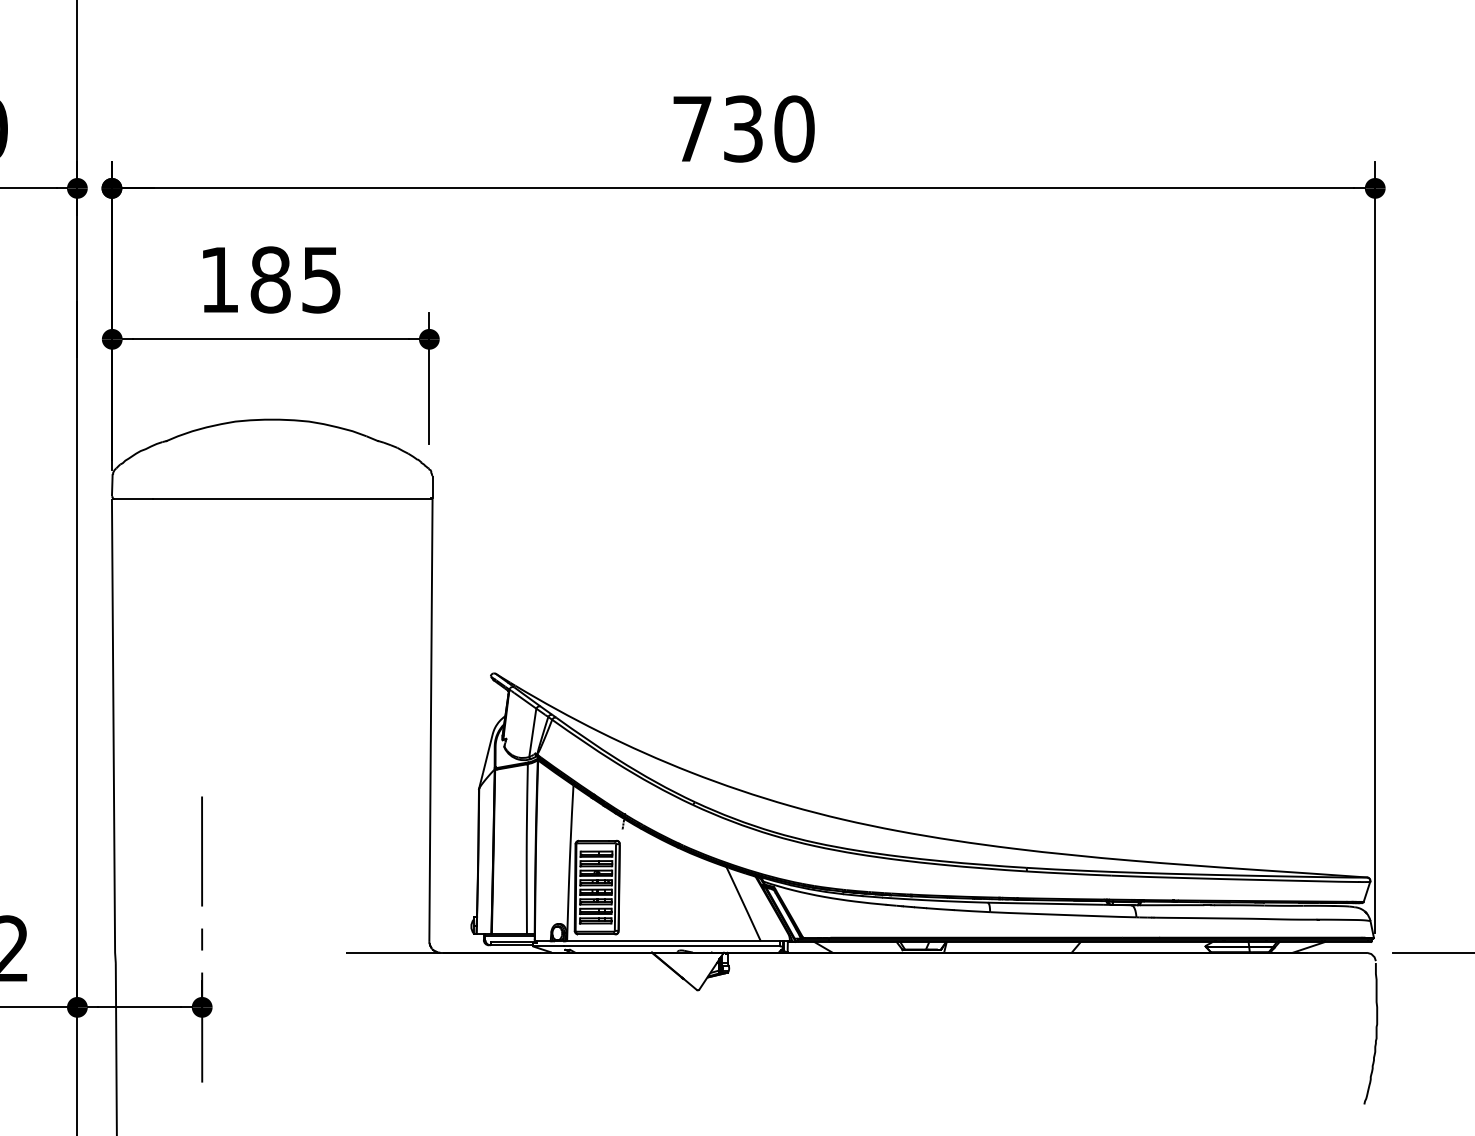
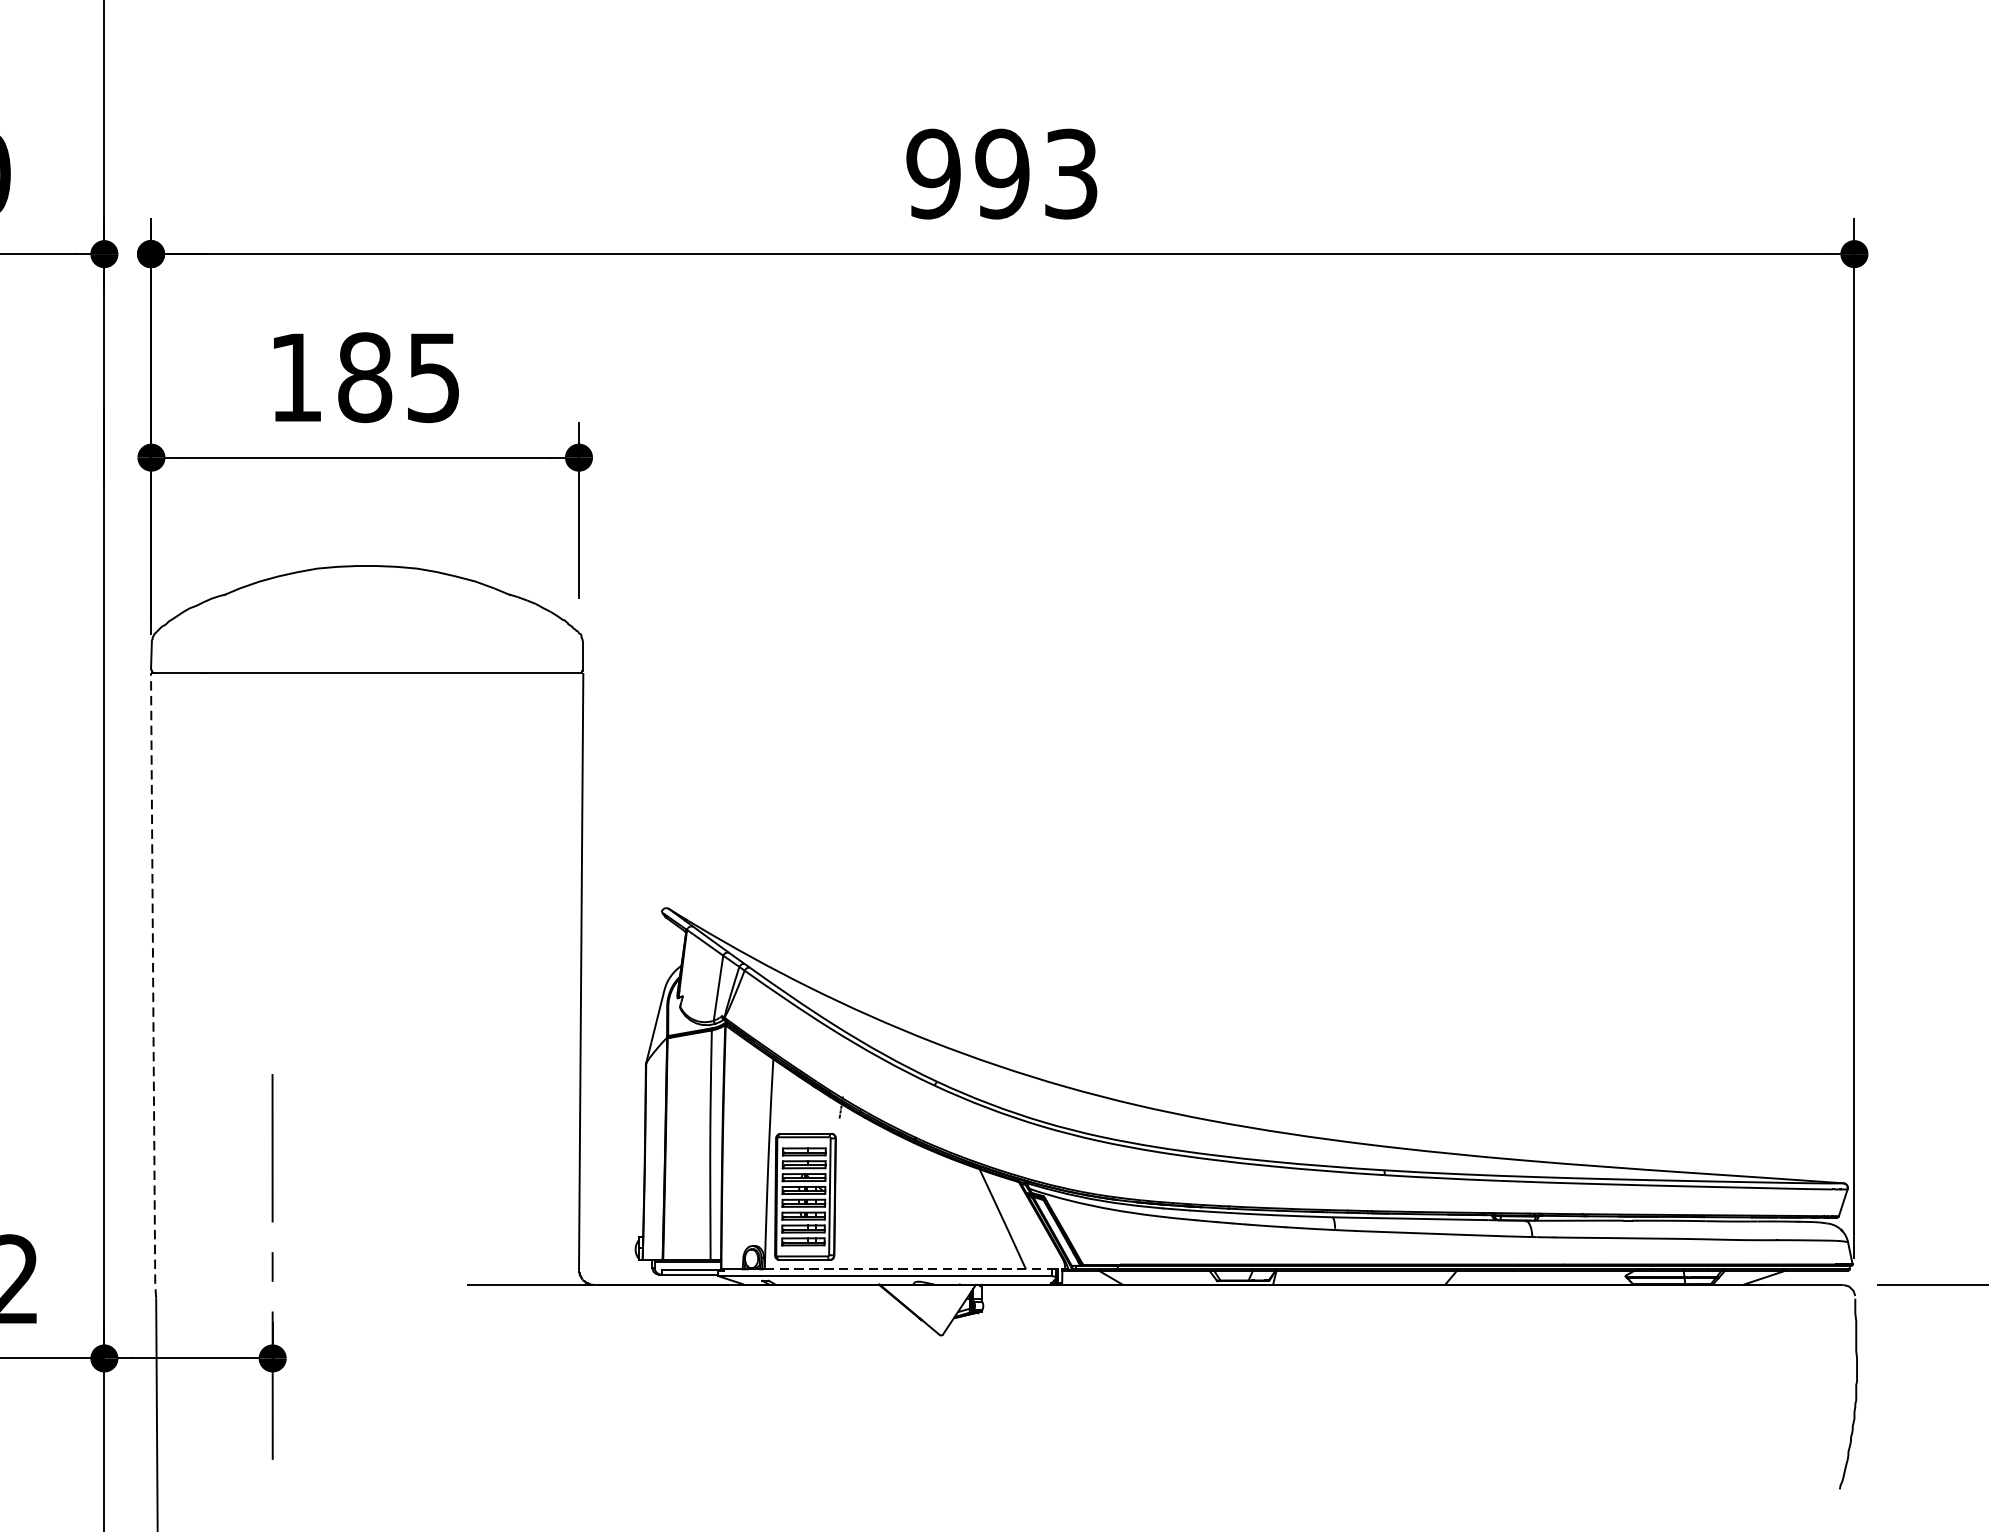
text: (743, 128) -> (1002, 173), 730 -> 993
line: (113, 731) -> (153, 986), solid -> dashed
line: (679, 941) -> (916, 1269), solid -> dashed

